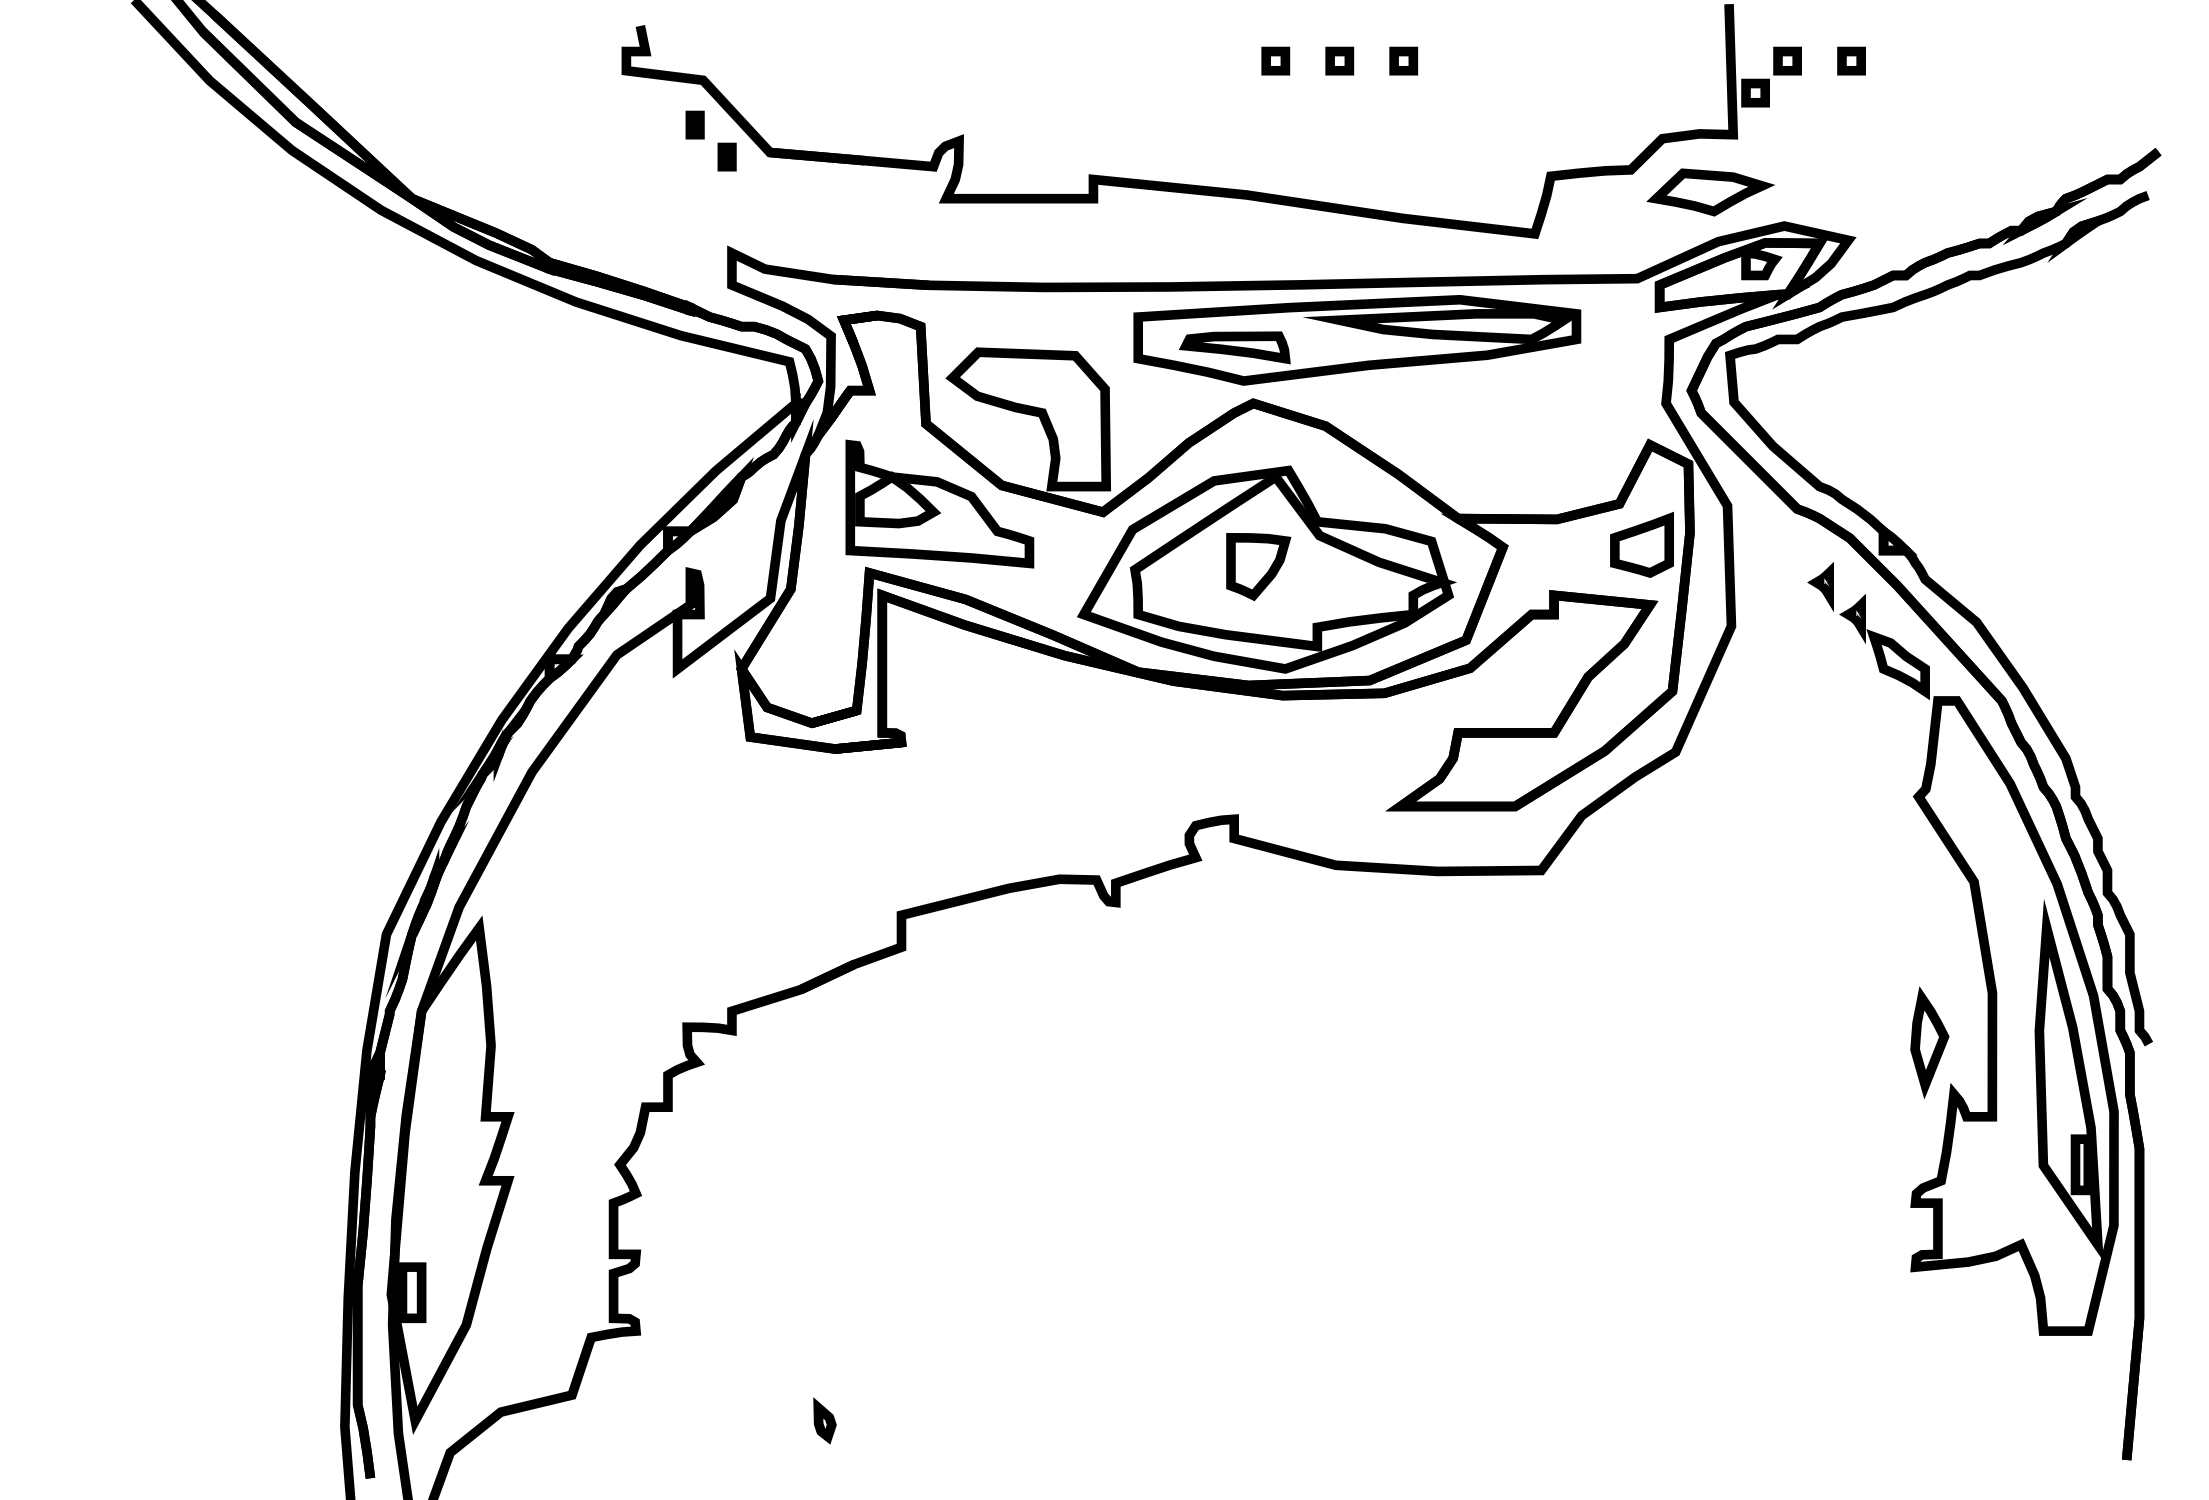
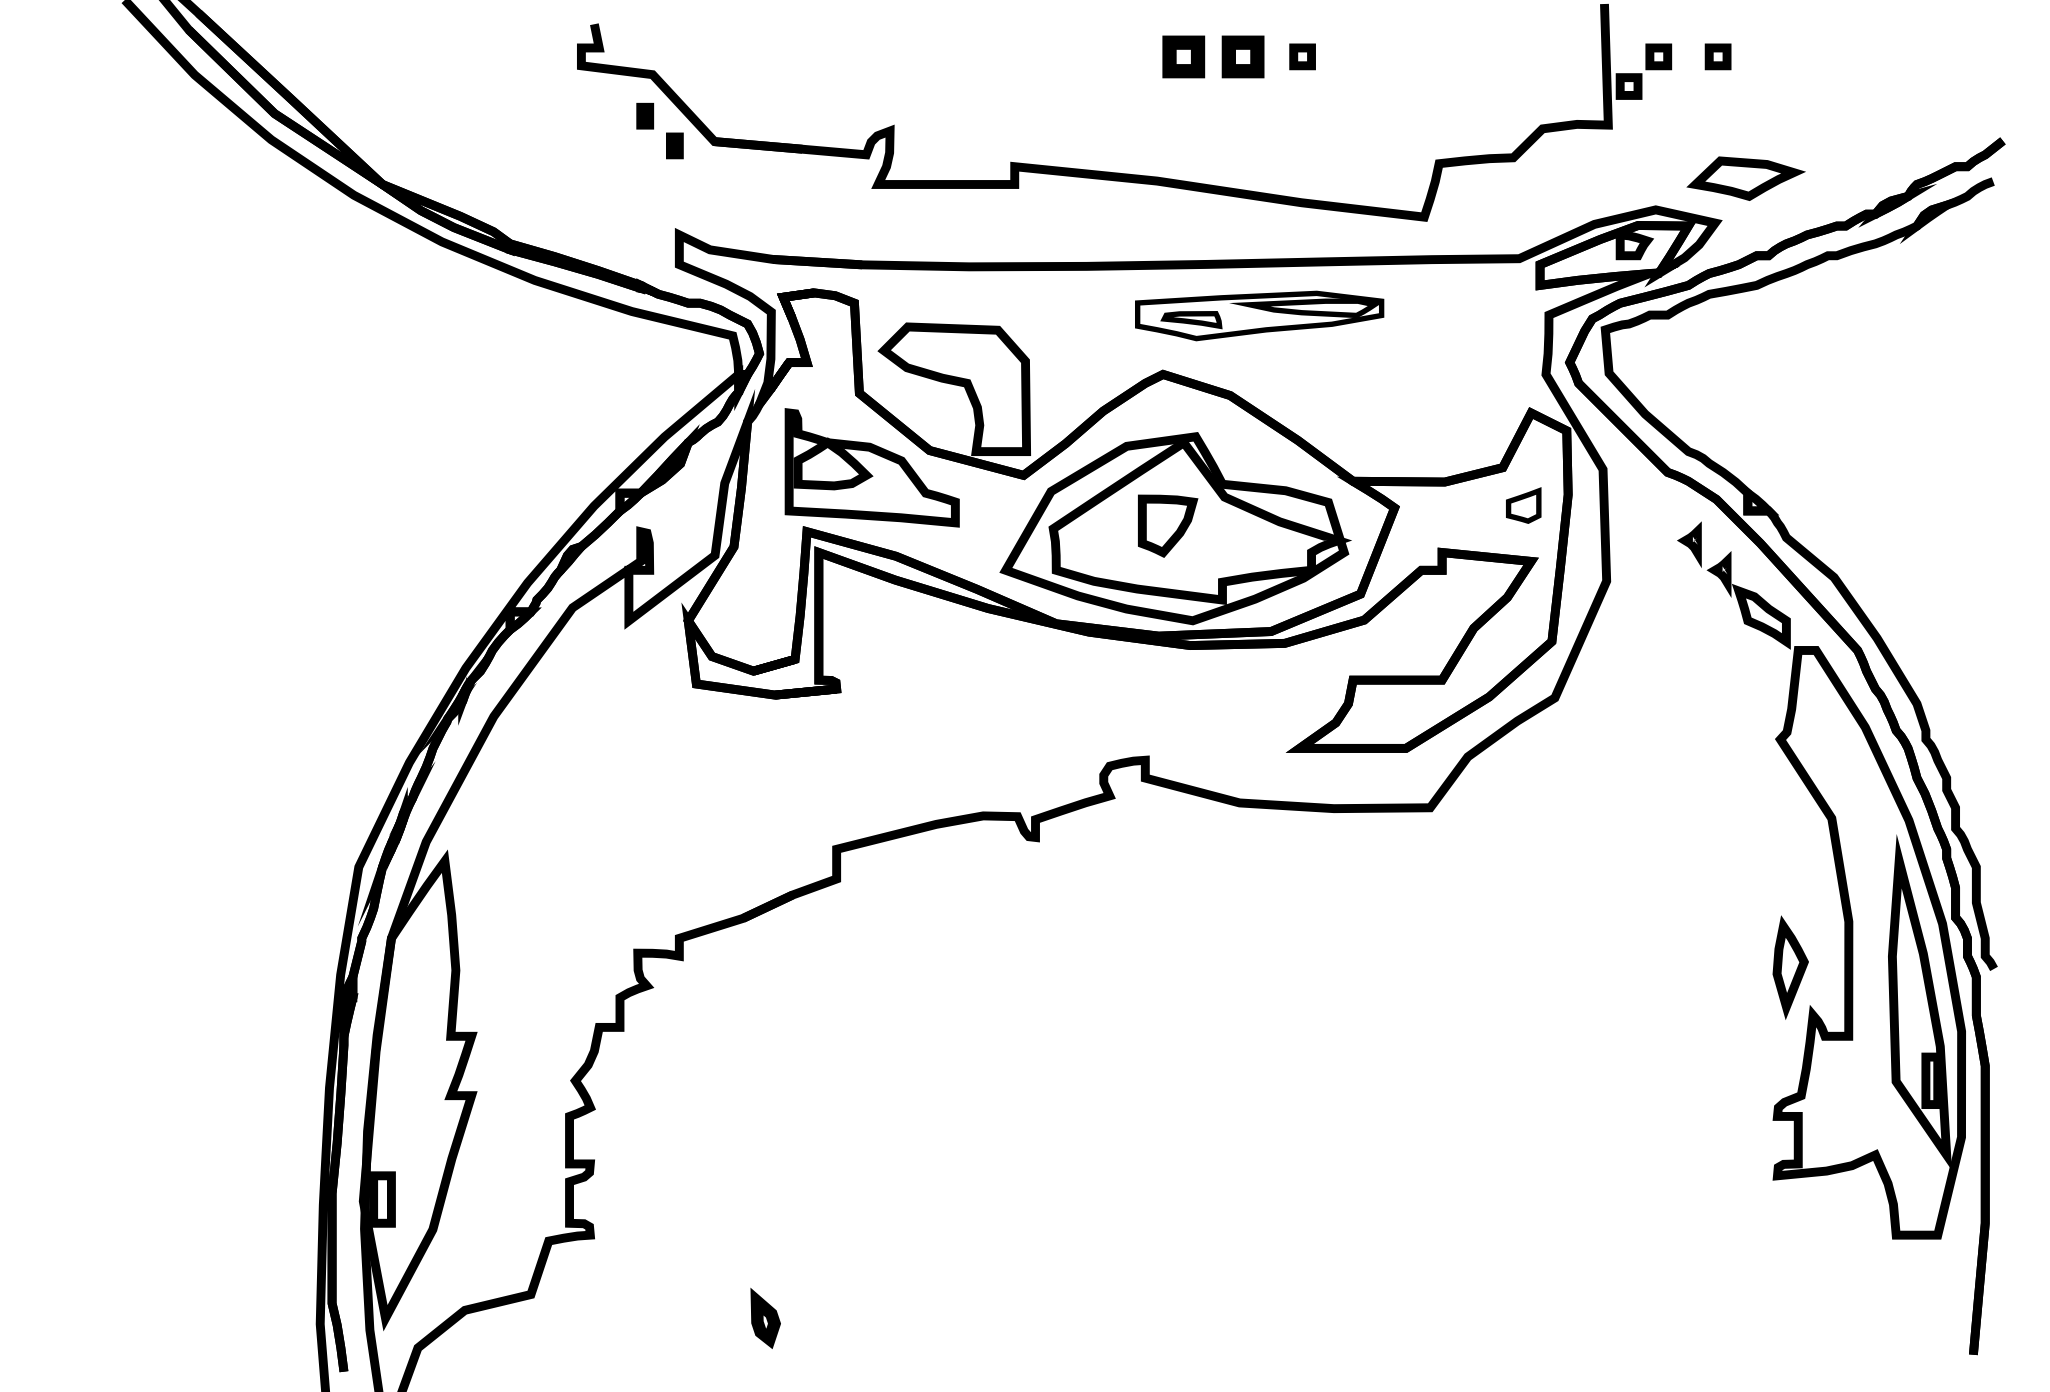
part: (1275, 60) -> (1183, 56), size x1.6
part: (1339, 60) -> (1243, 56), size x1.6
part: (1710, 192) -> (1745, 178), moved
part: (1357, 340) -> (1259, 316), size x0.6
part: (1641, 544) -> (1523, 505), size x0.6
part: (824, 1420) -> (765, 1318), size x1.4

